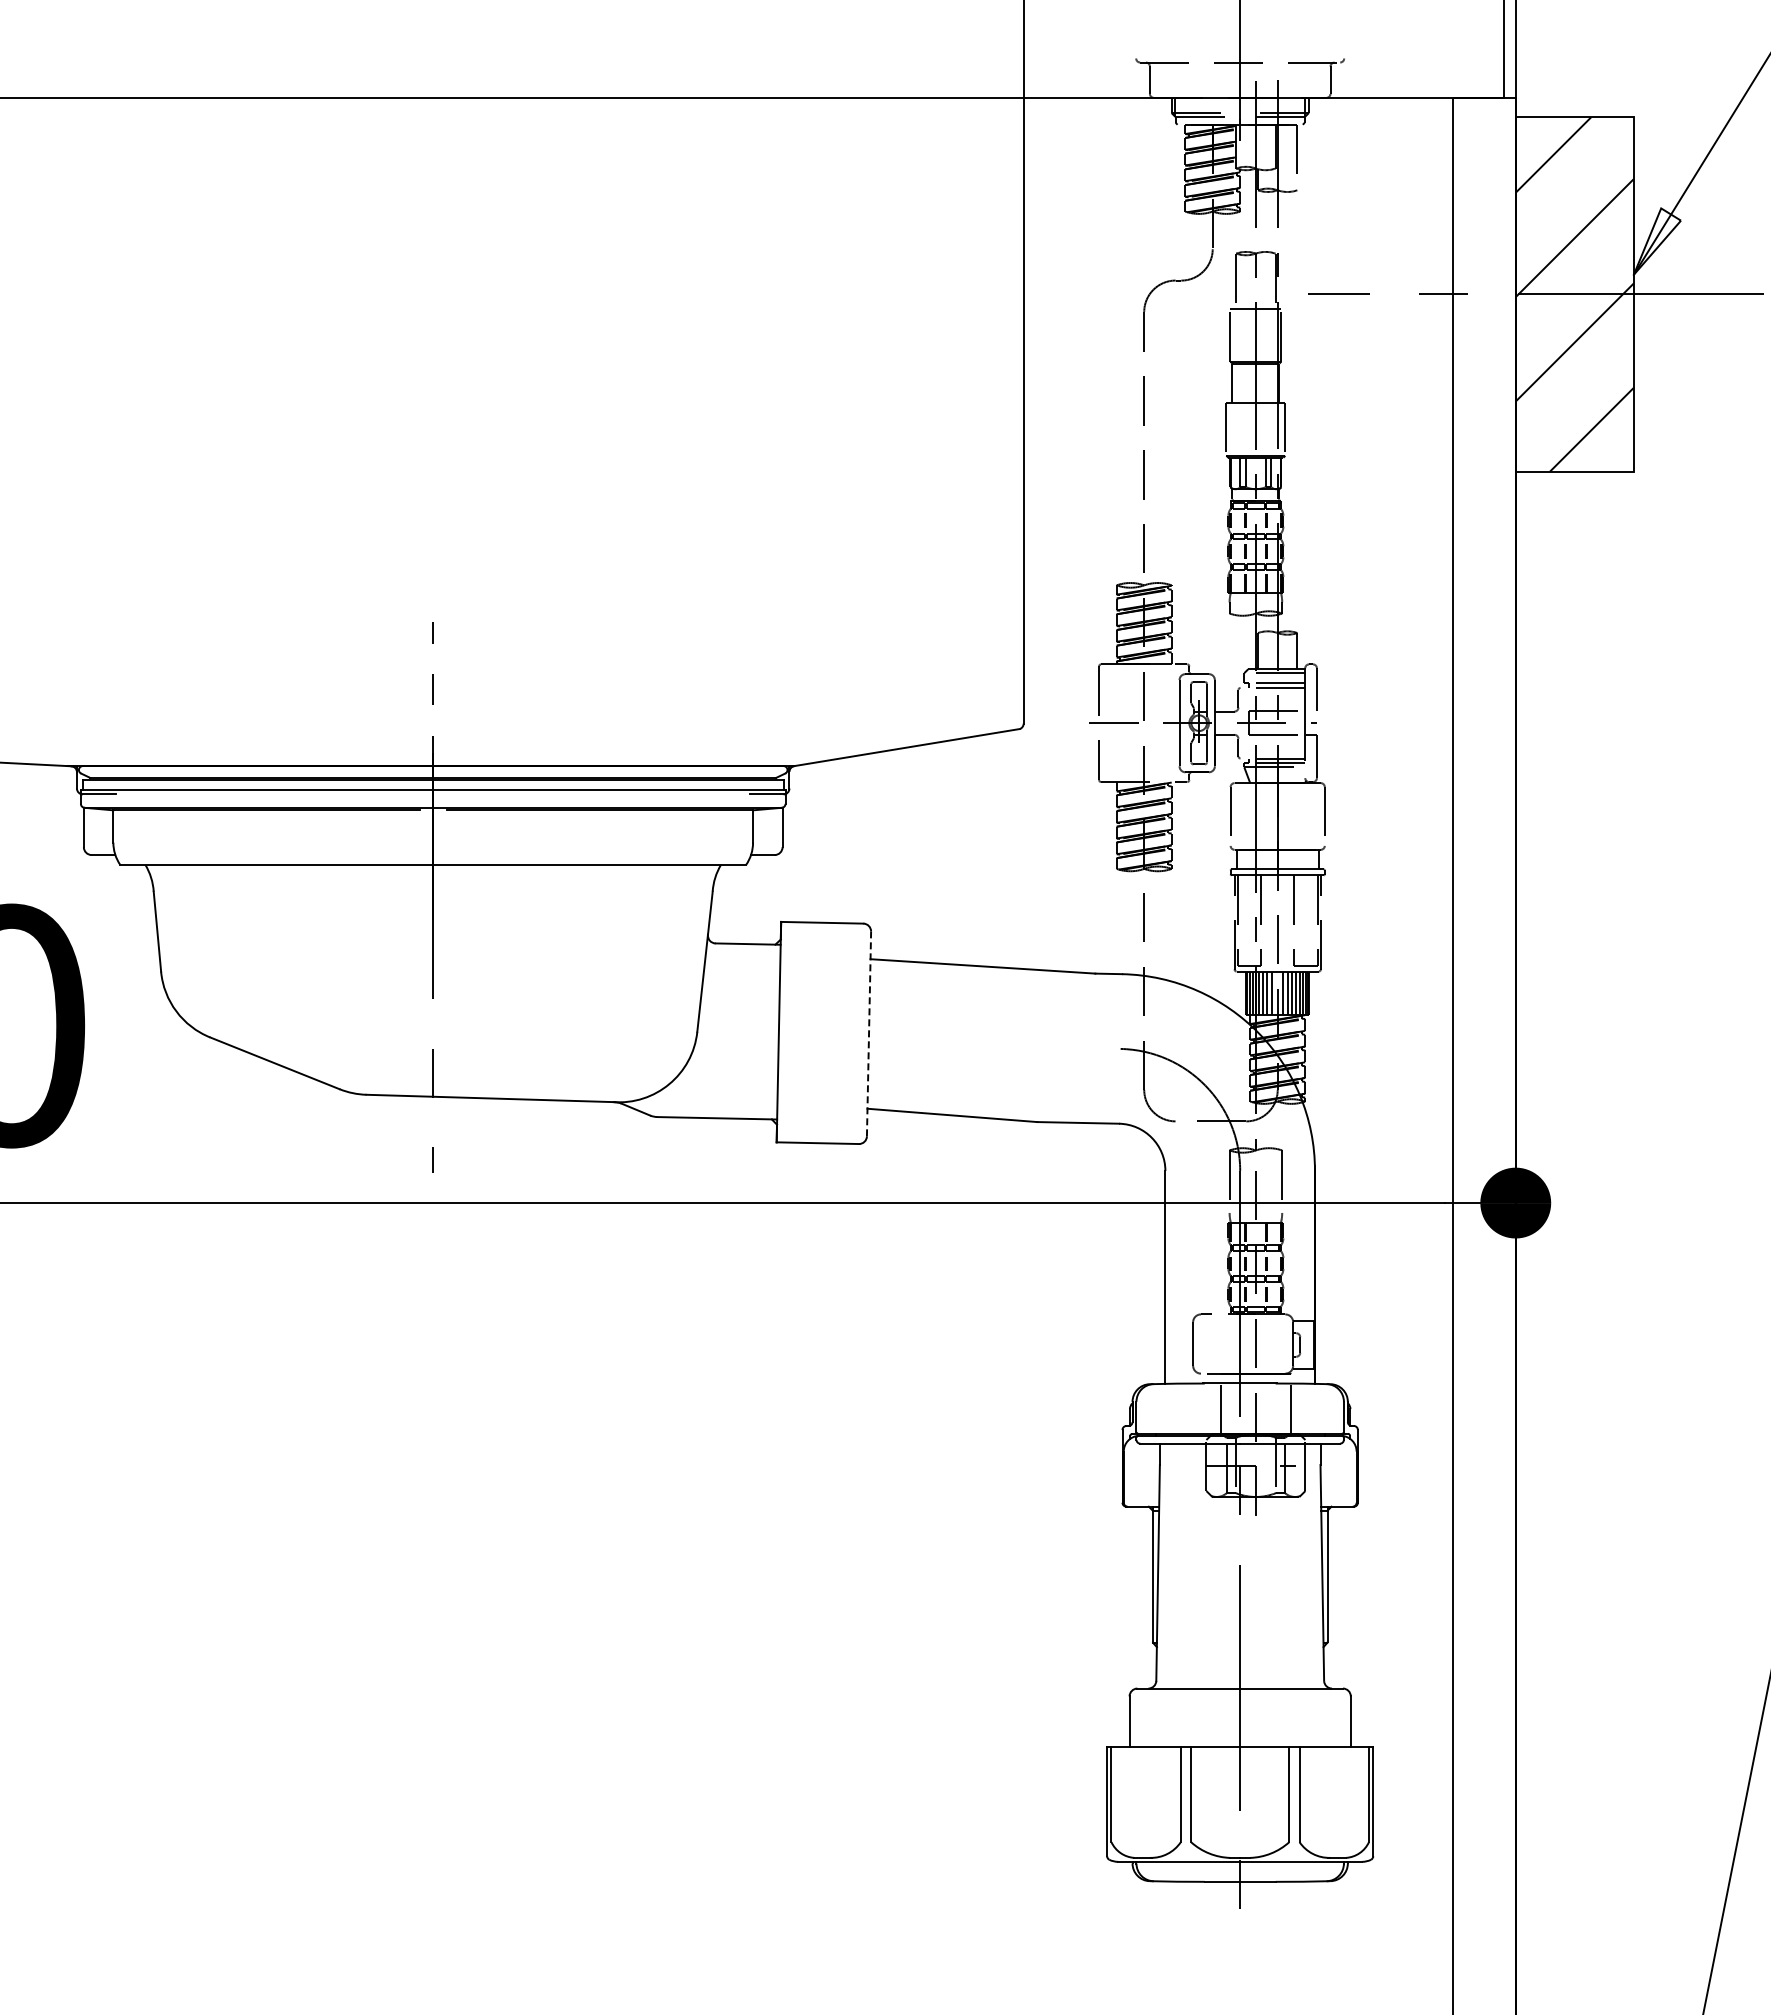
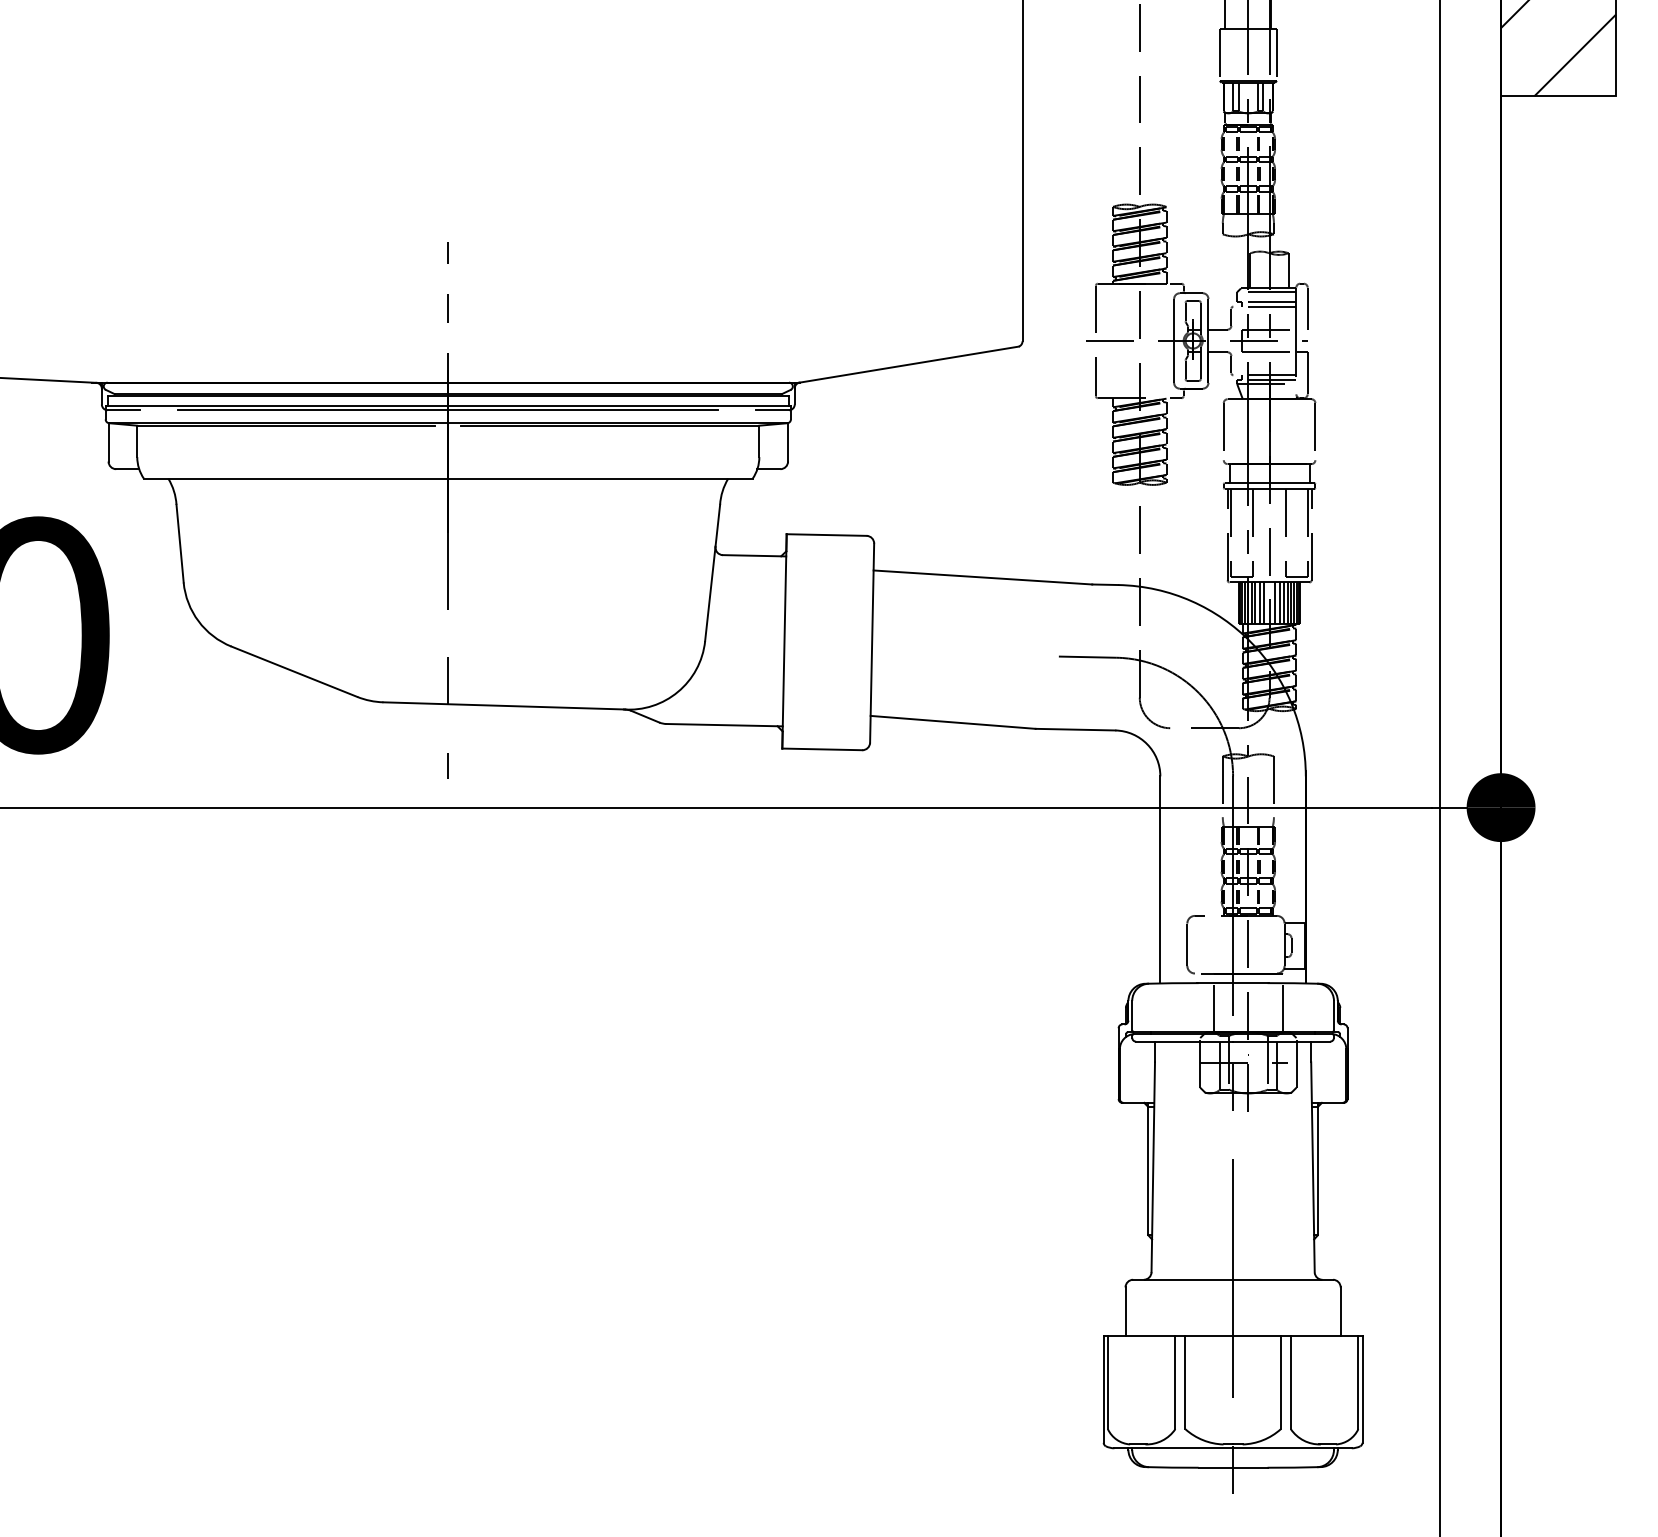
line: (432, 794) -> (447, 410), added
line: (869, 1033) -> (872, 642), dashed -> solid
line: (1090, 1047) -> (1087, 656), added

